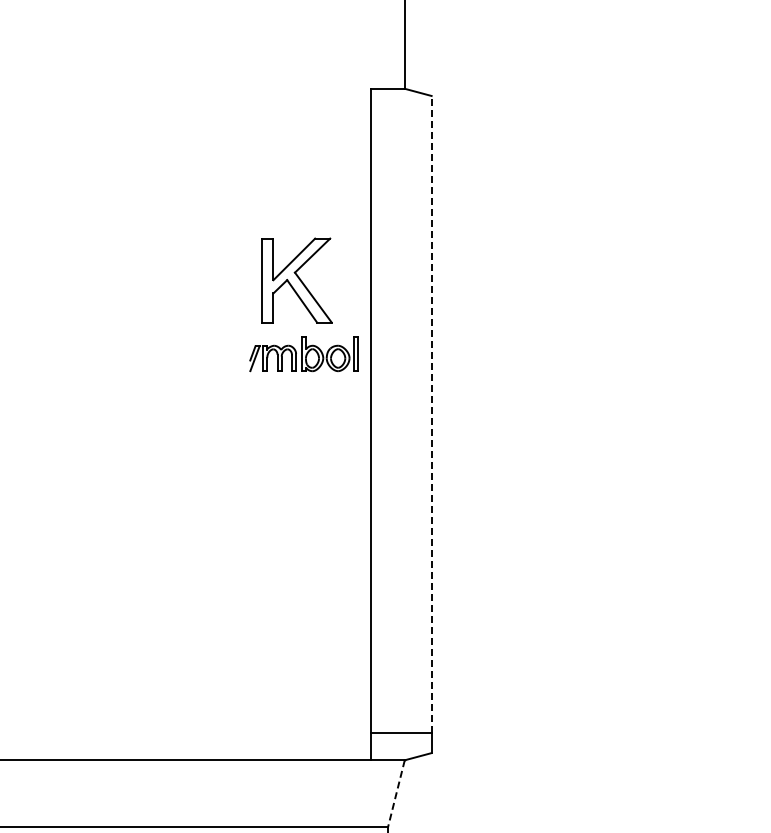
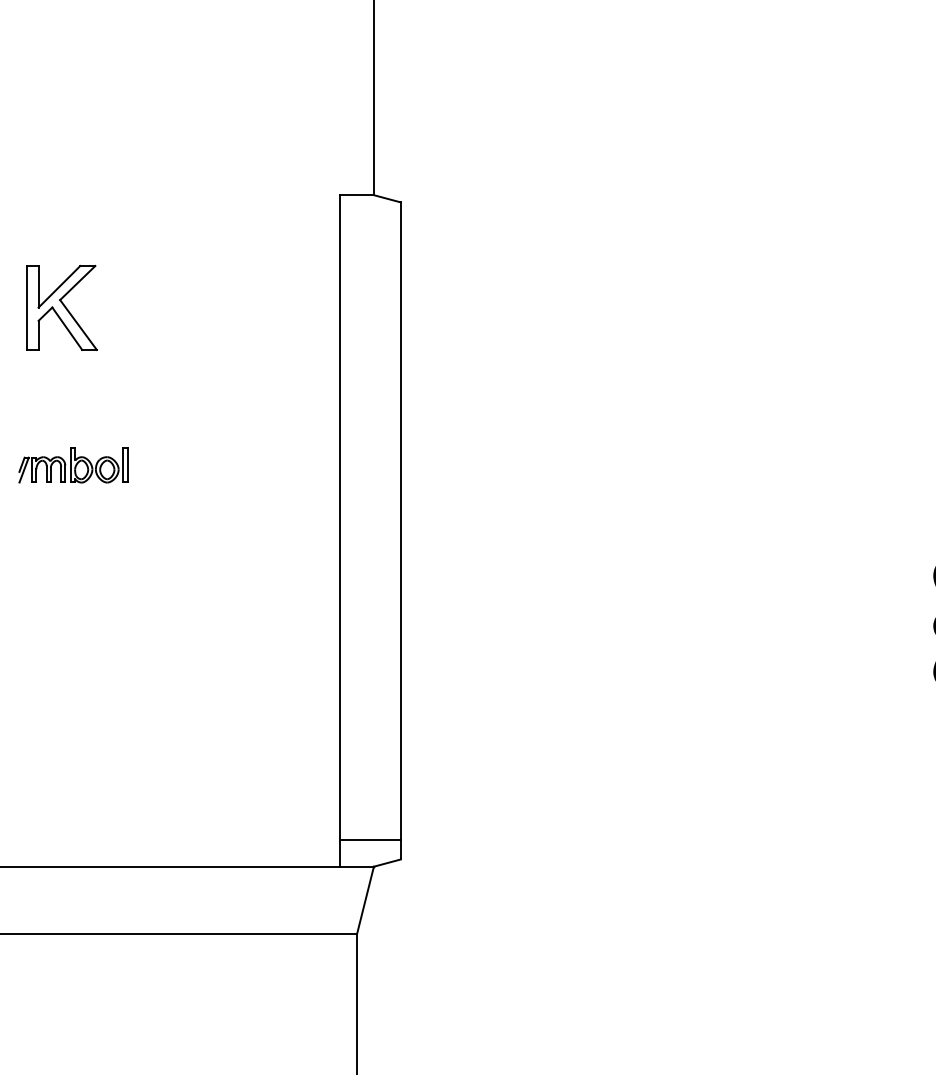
part: (296, 280) -> (61, 307), moved
part: (304, 354) -> (73, 465), moved
line: (431, 415) -> (400, 521), dashed -> solid
line: (396, 794) -> (365, 900), dashed -> solid

